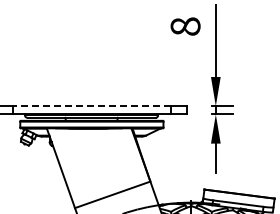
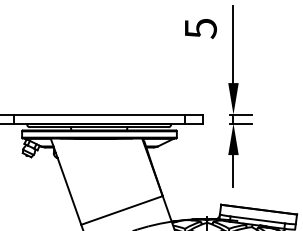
text: (185, 26) -> (200, 28), 8 -> 5
line: (91, 106) -> (99, 114), dashed -> solid

